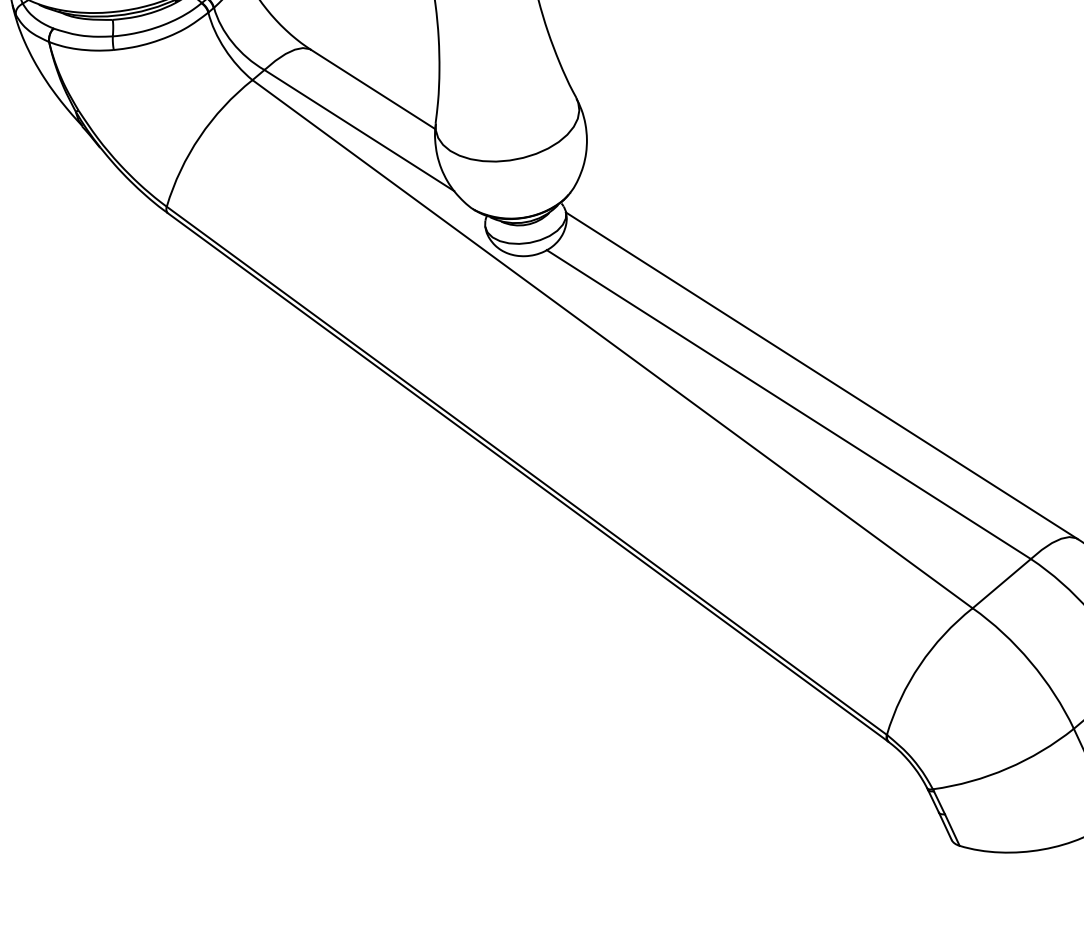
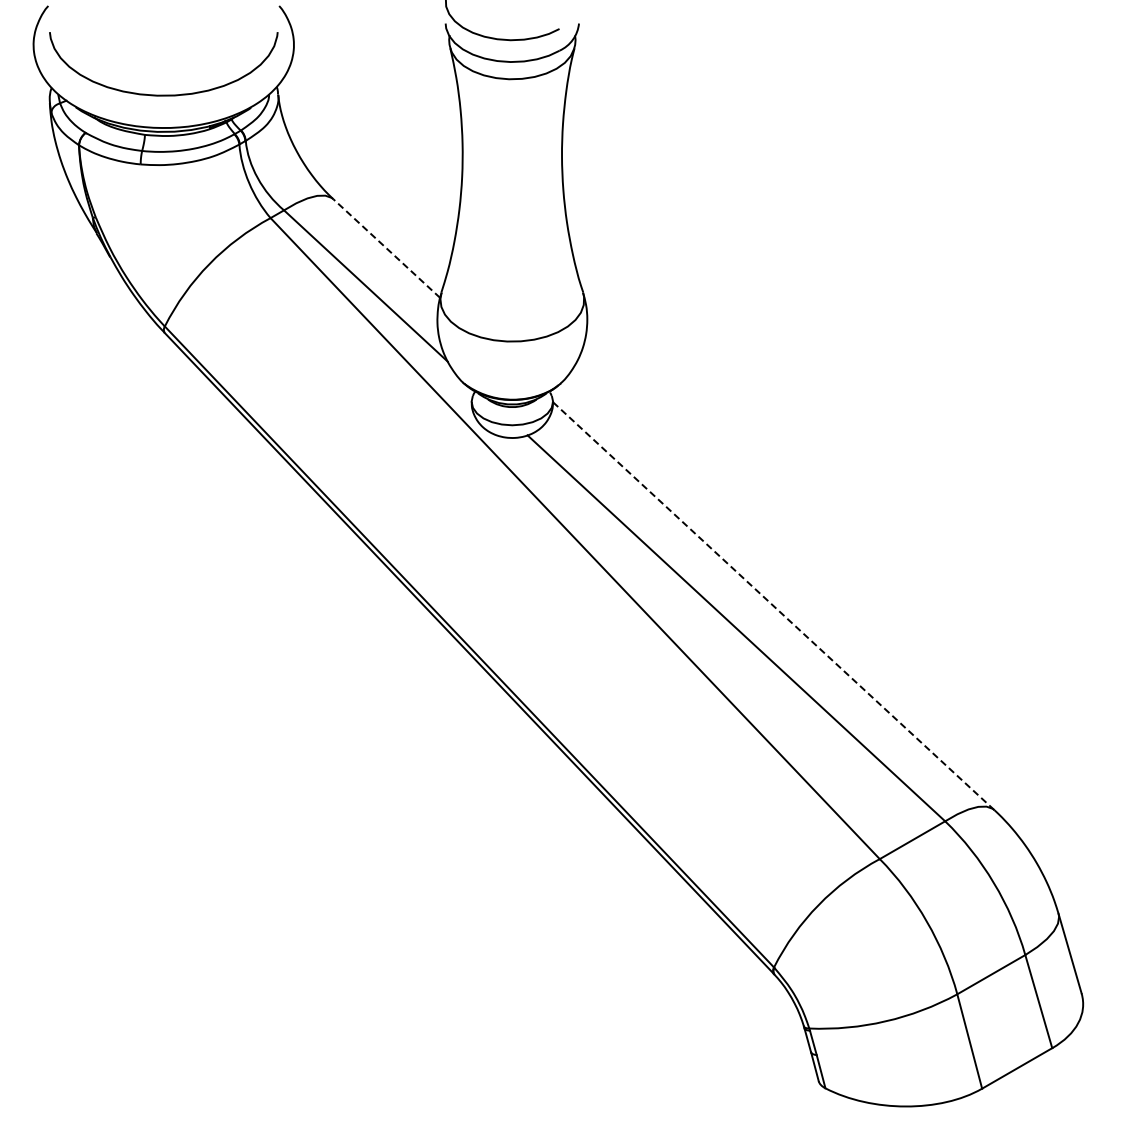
line: (373, 89) -> (386, 248), solid -> dashed
line: (821, 376) -> (773, 606), solid -> dashed

